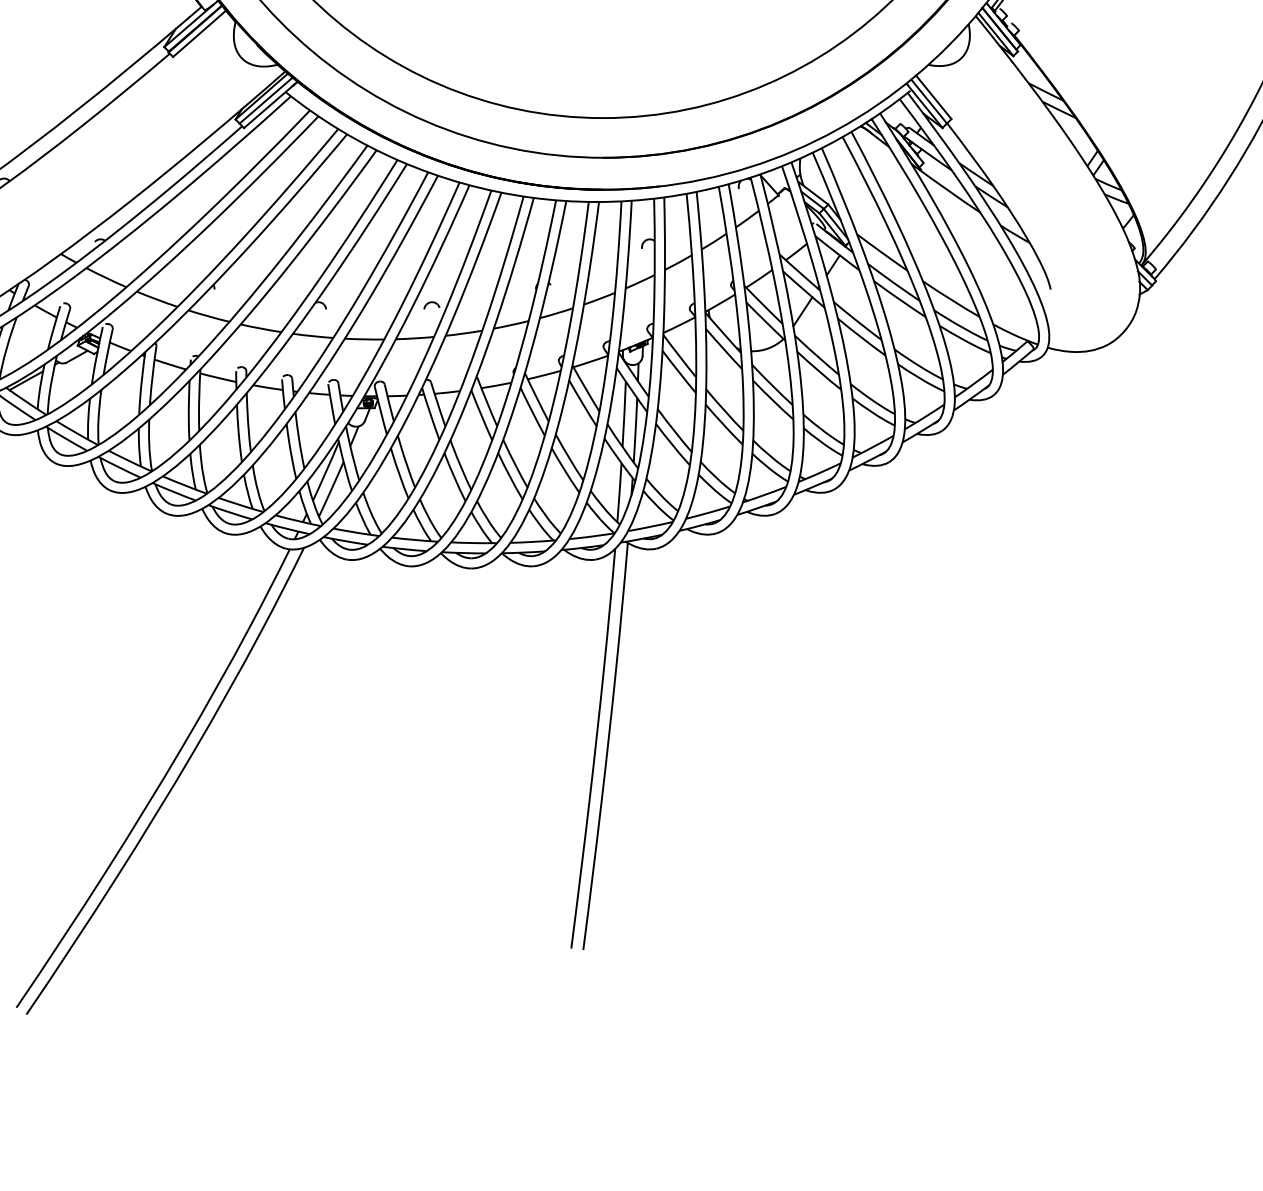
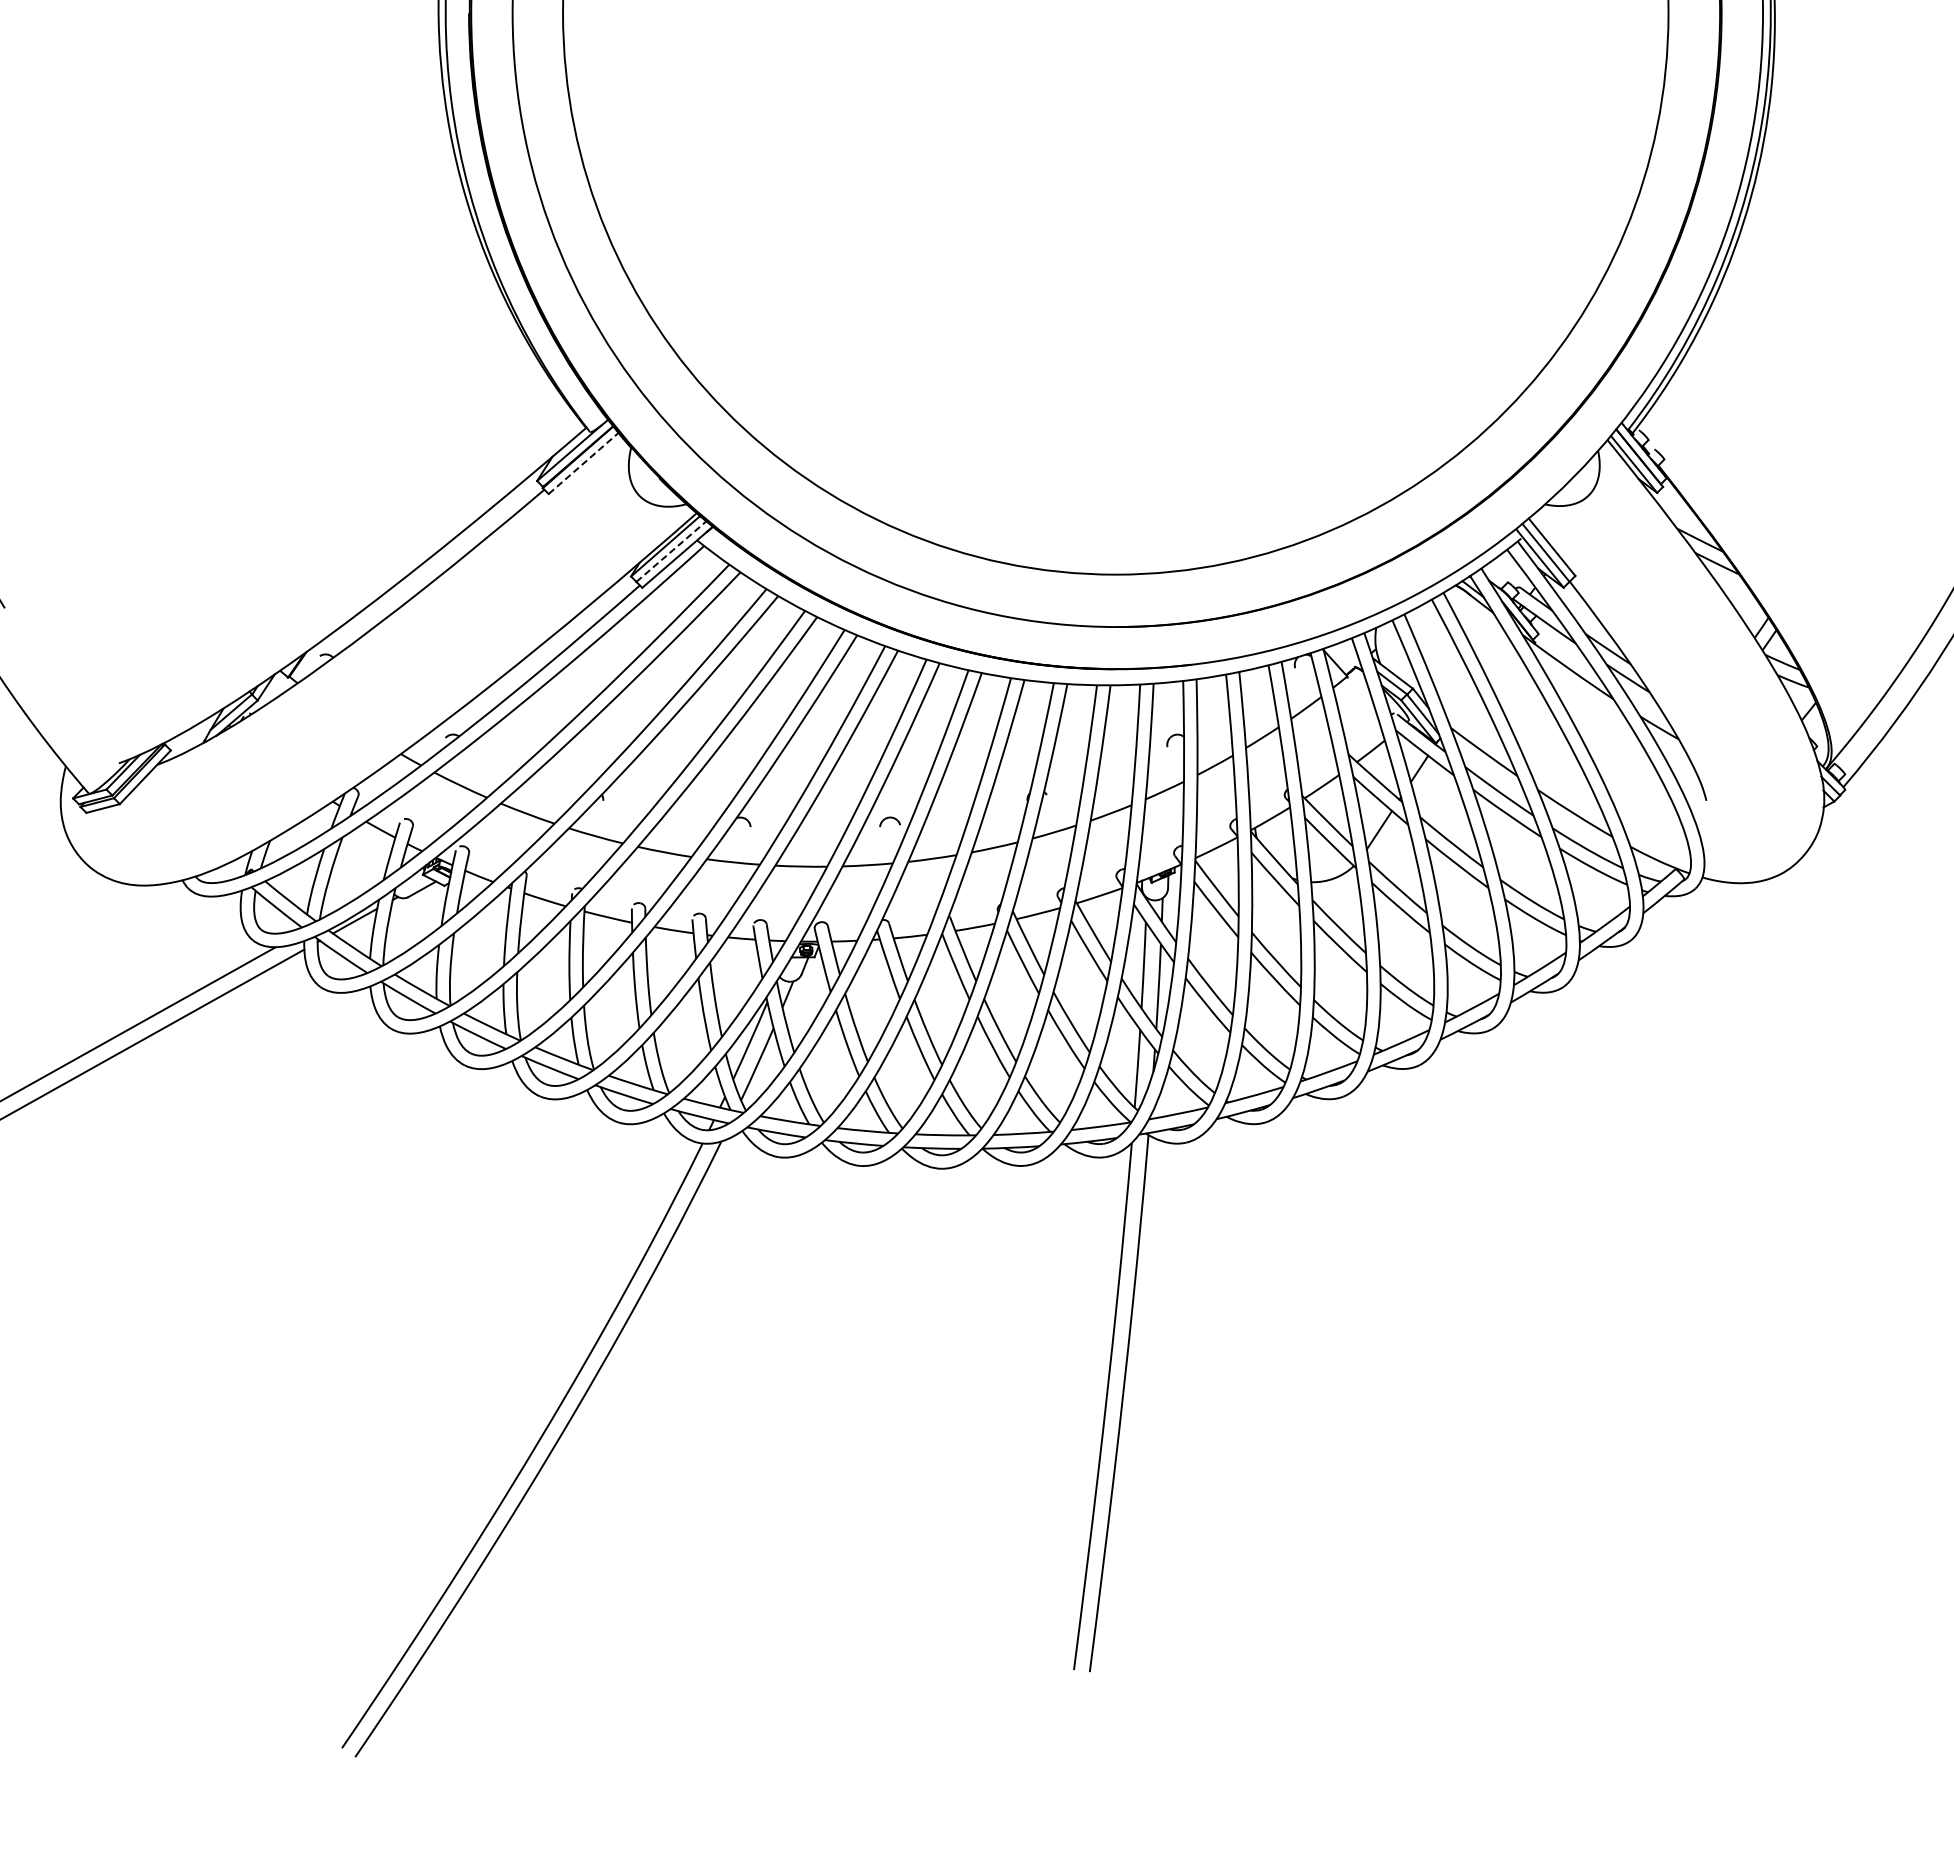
line: (199, 33) -> (583, 463), solid -> dashed
line: (266, 100) -> (671, 551), solid -> dashed

